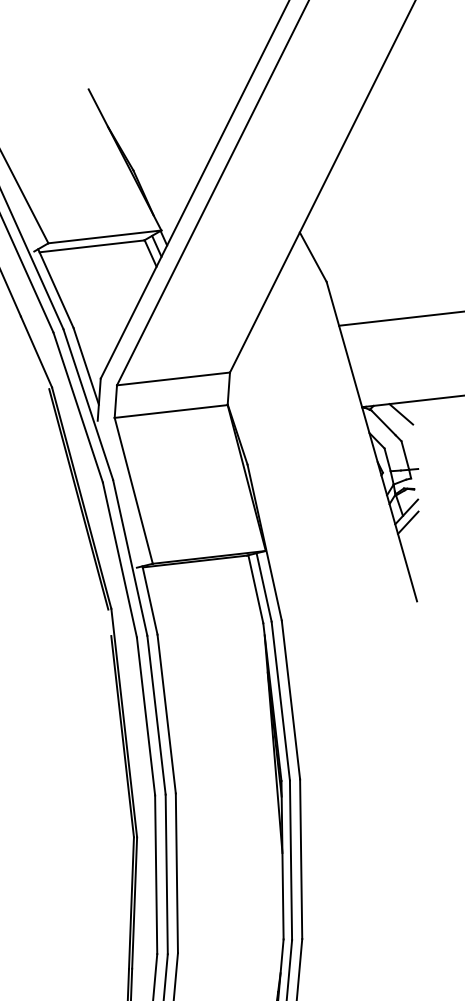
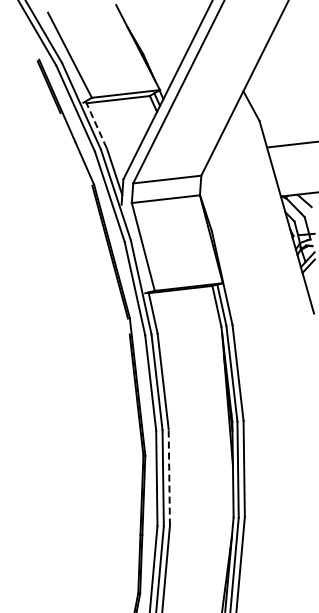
line: (56, 289) -> (96, 125), solid -> dashed
line: (177, 871) -> (169, 476), solid -> dashed

